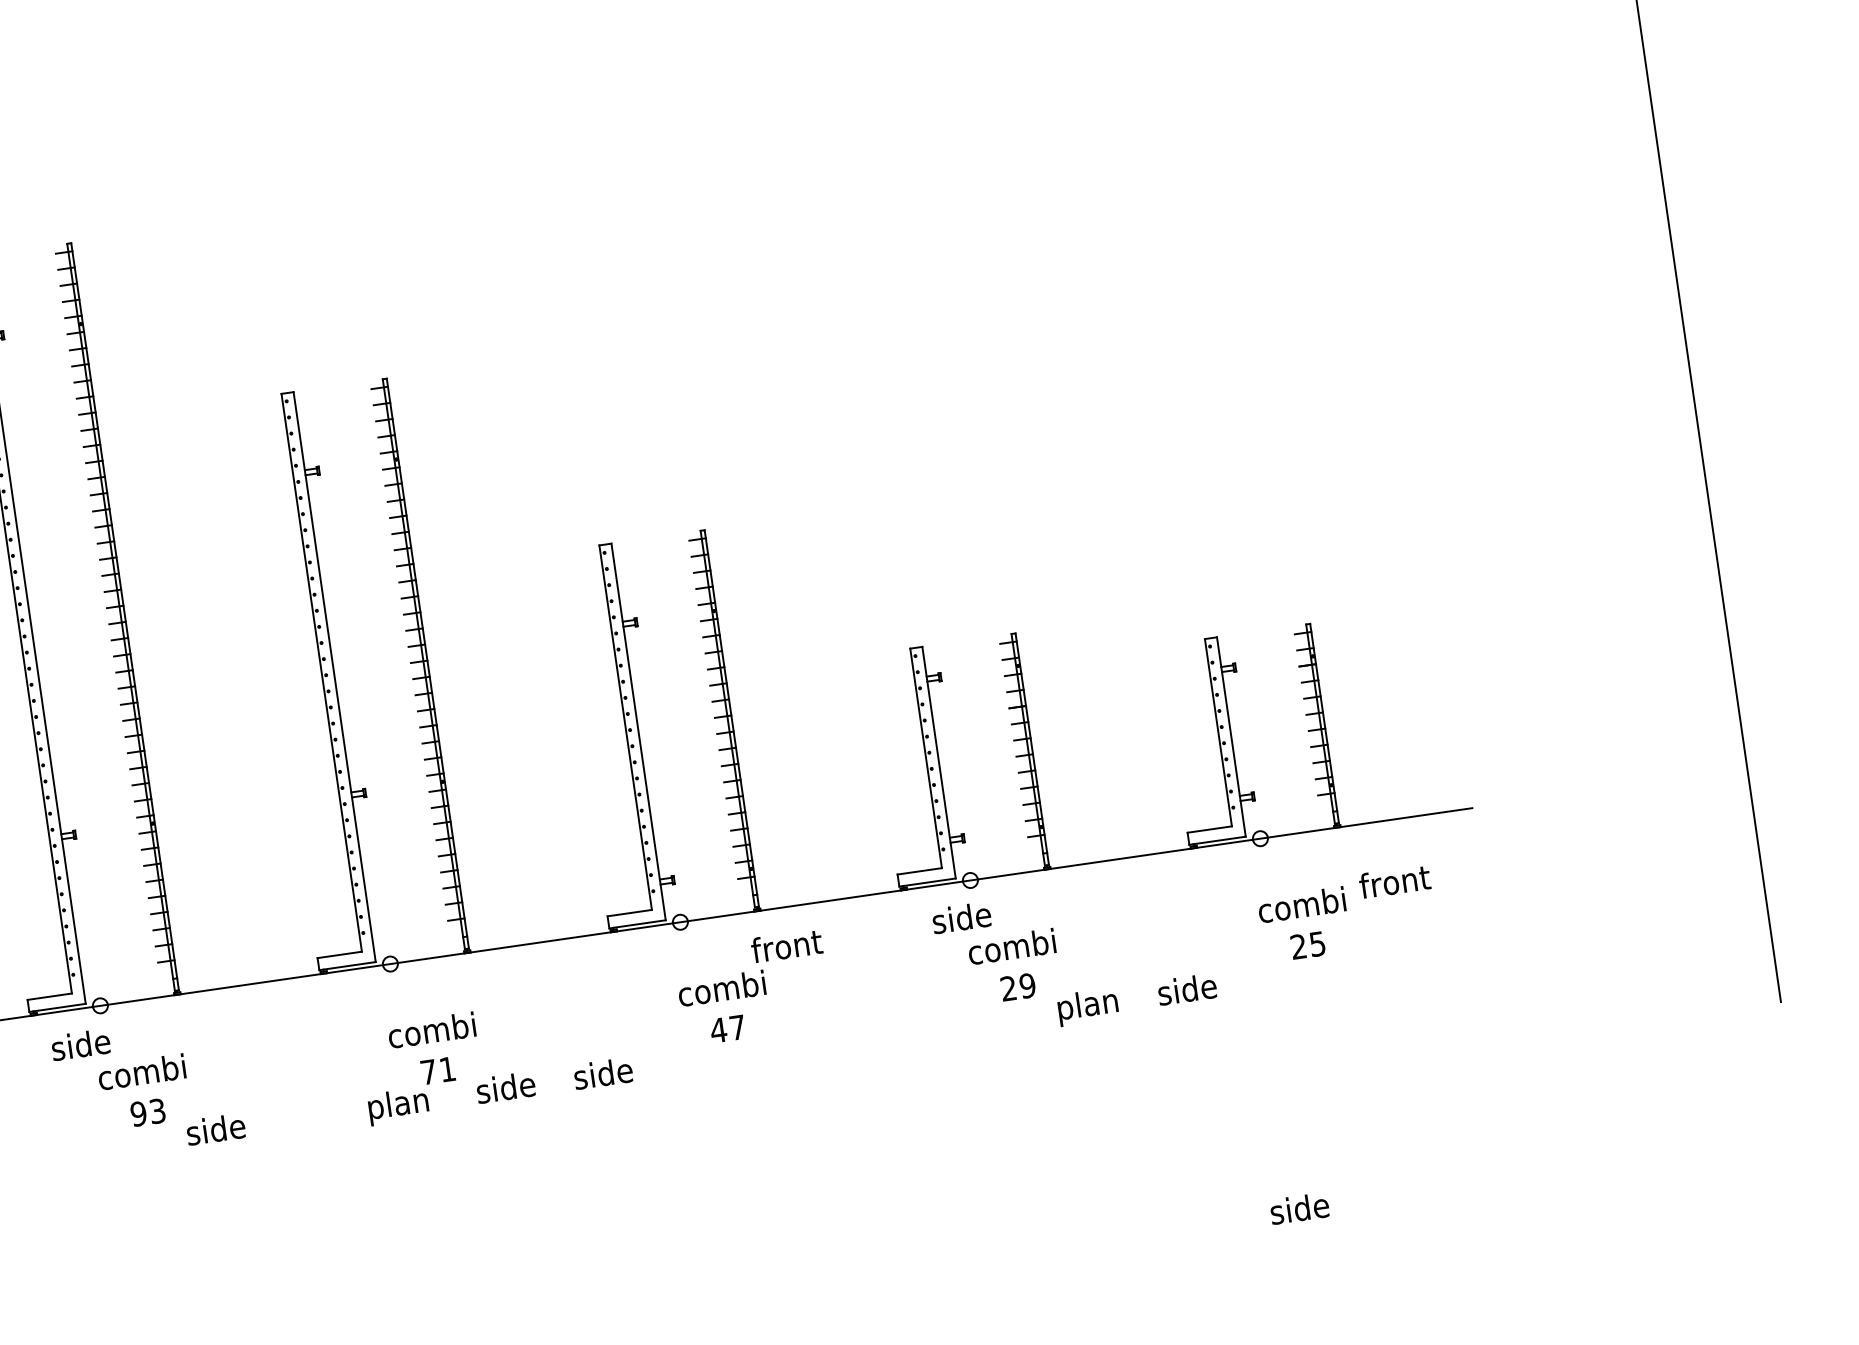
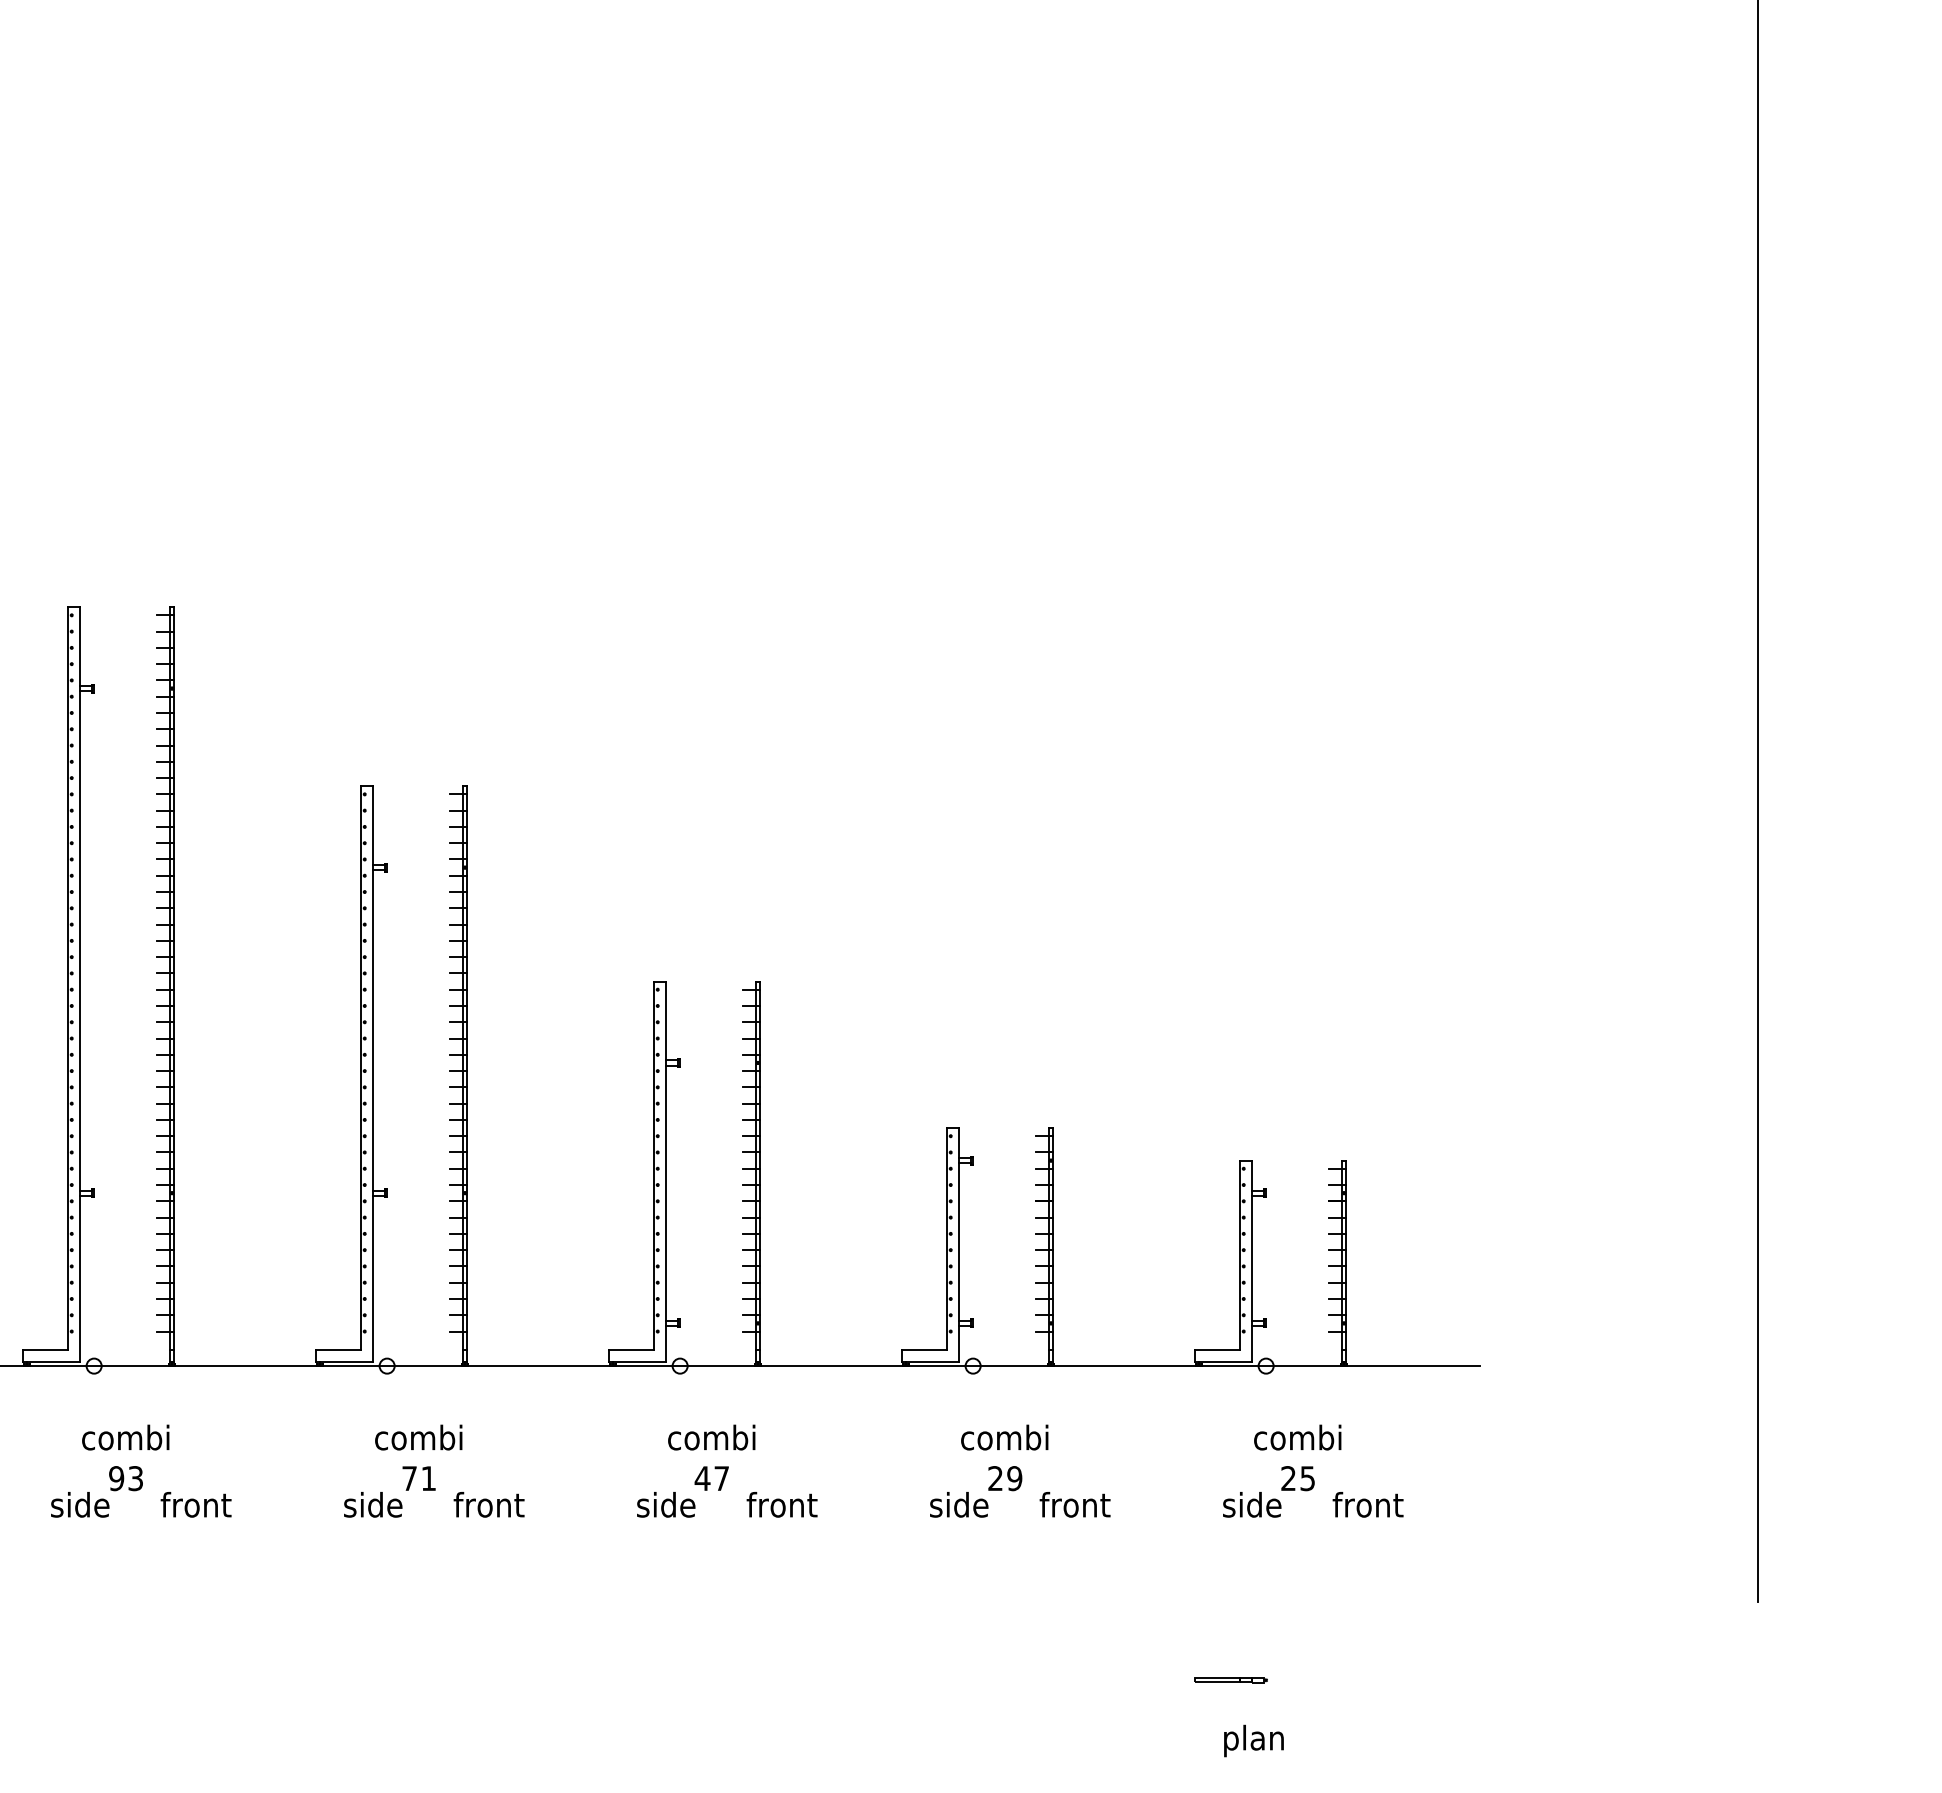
text: (1394, 881) -> (1367, 1504), moved
text: (961, 917) -> (959, 1504), moved
text: (786, 945) -> (781, 1504), moved
text: (1187, 989) -> (1252, 1504), moved
text: (1090, 1005) -> (1074, 1507), plan -> front
text: (81, 1044) -> (80, 1504), moved
text: (603, 1073) -> (666, 1504), moved
text: (510, 1086) -> (488, 1504), side -> front
text: (398, 1105) -> (374, 1507), plan -> side
text: (220, 1128) -> (195, 1504), side -> front
part: (1269, 1154) -> (1230, 1680), added
text: (1301, 1211) -> (1253, 1740), side -> plan

